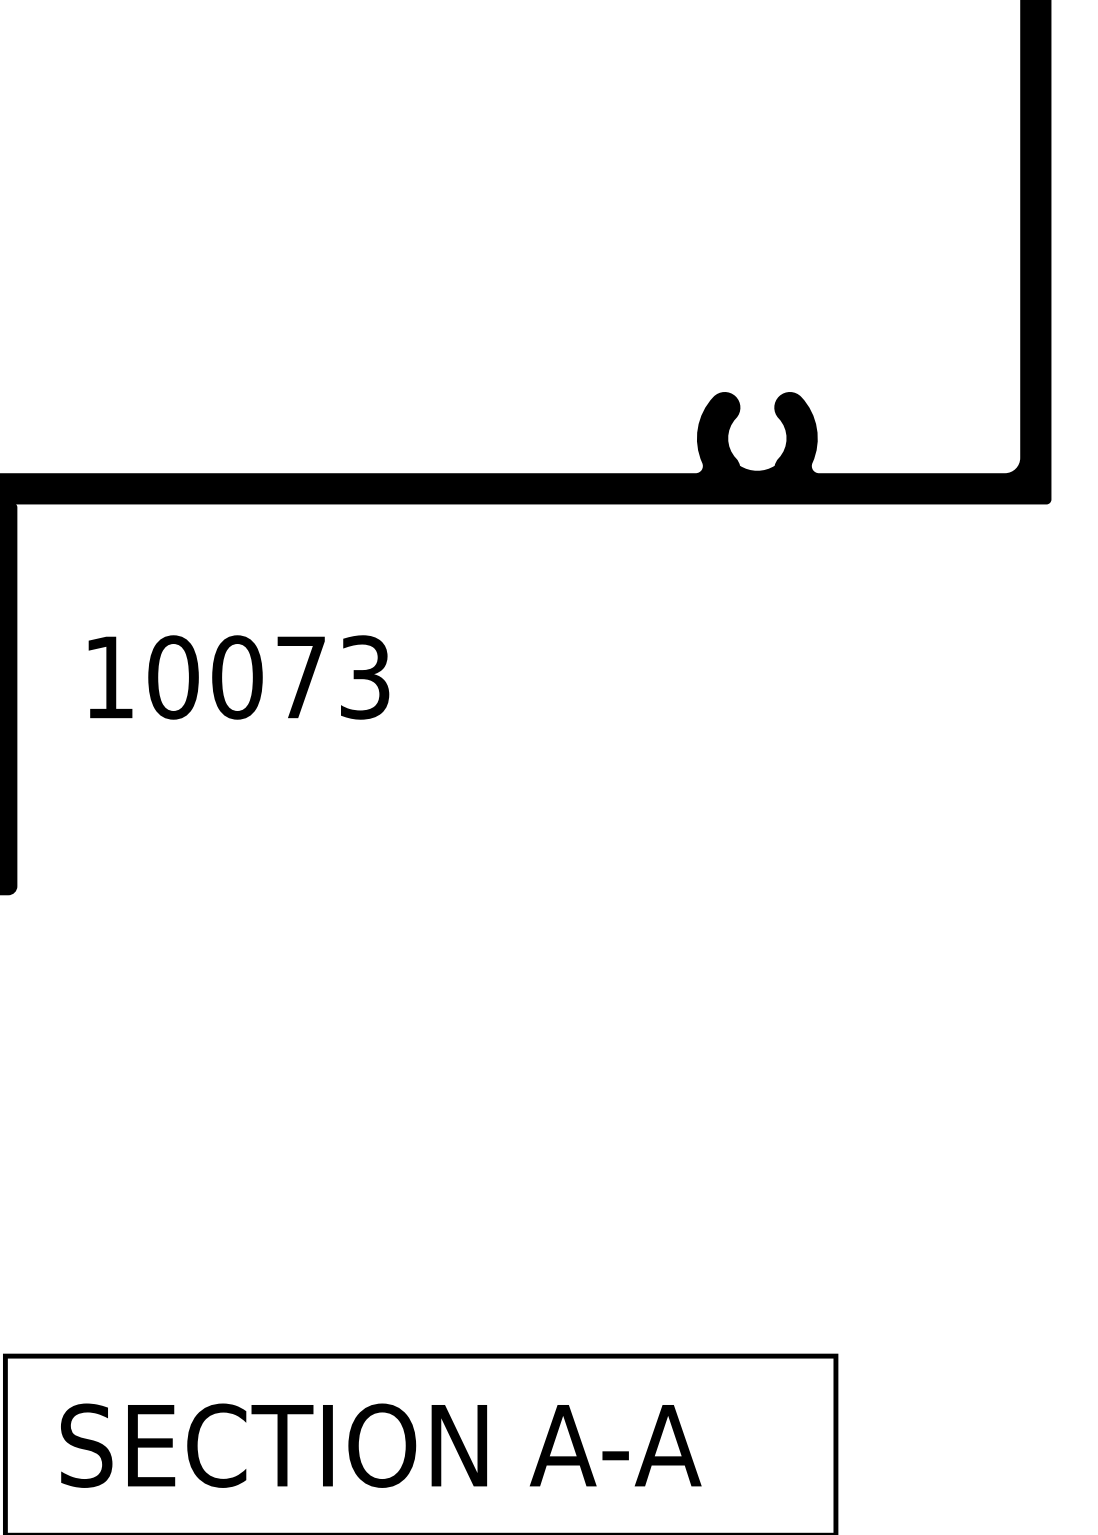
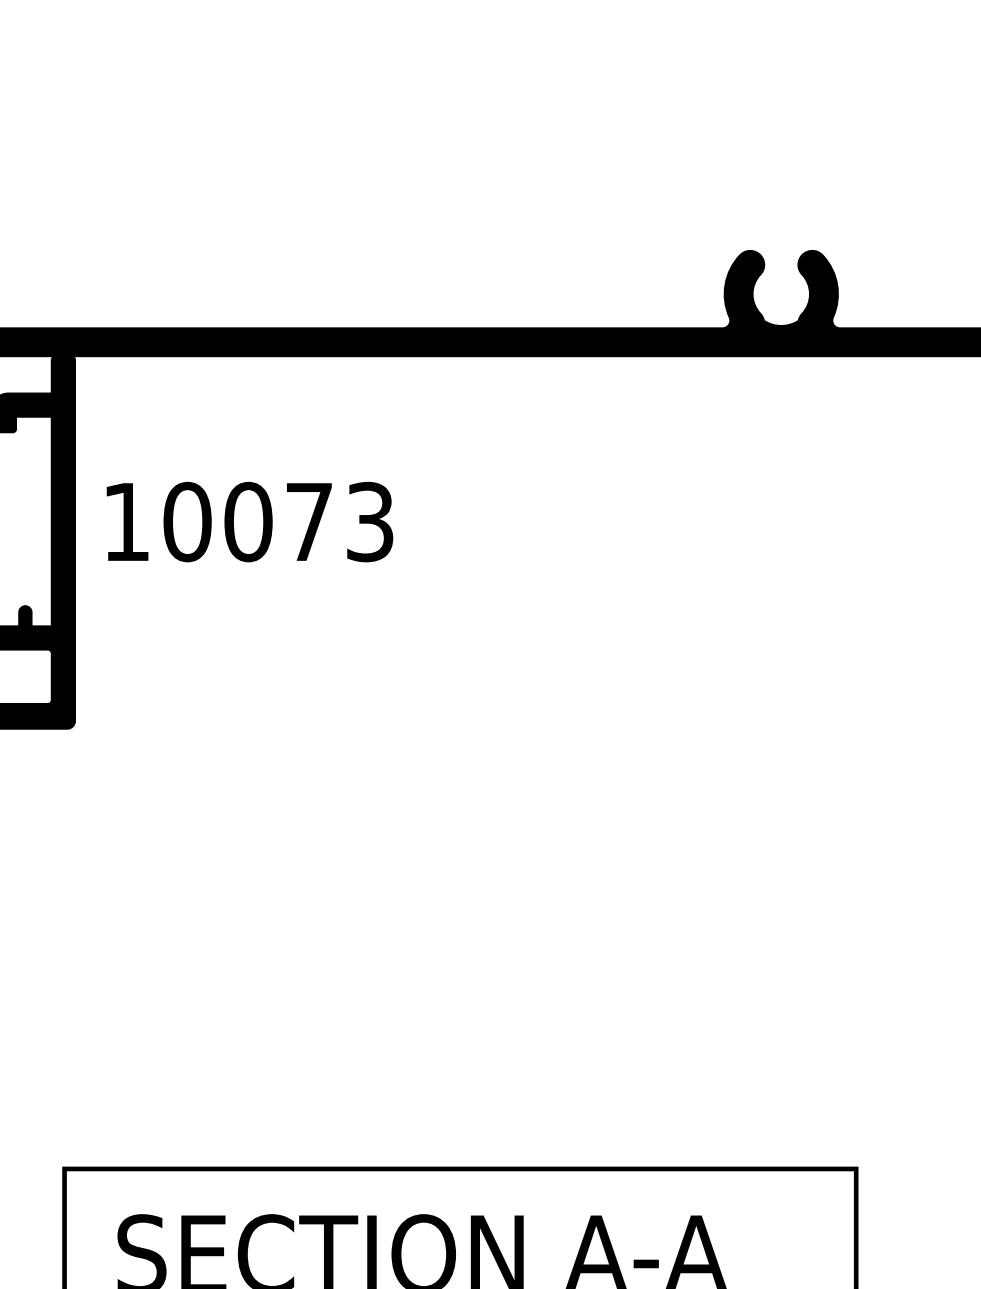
text: (238, 677) -> (249, 522), moved

